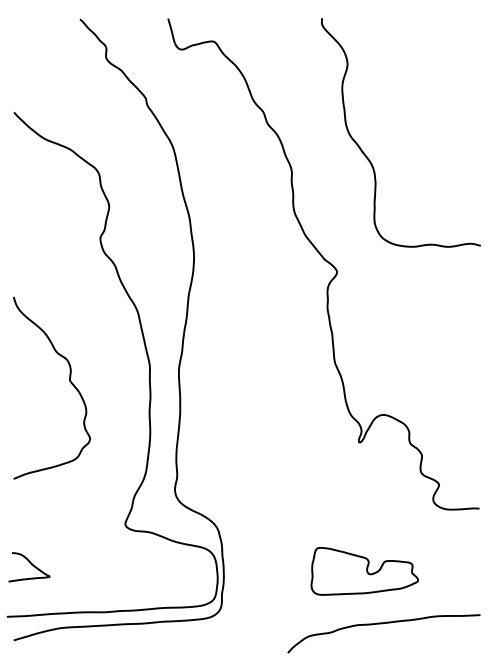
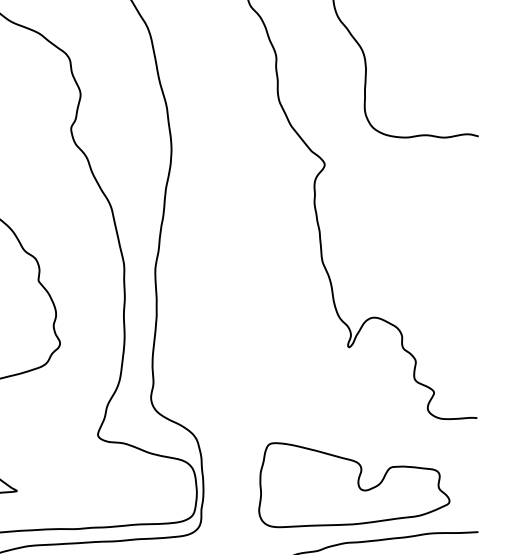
part: (364, 571) -> (354, 485), size x1.67

